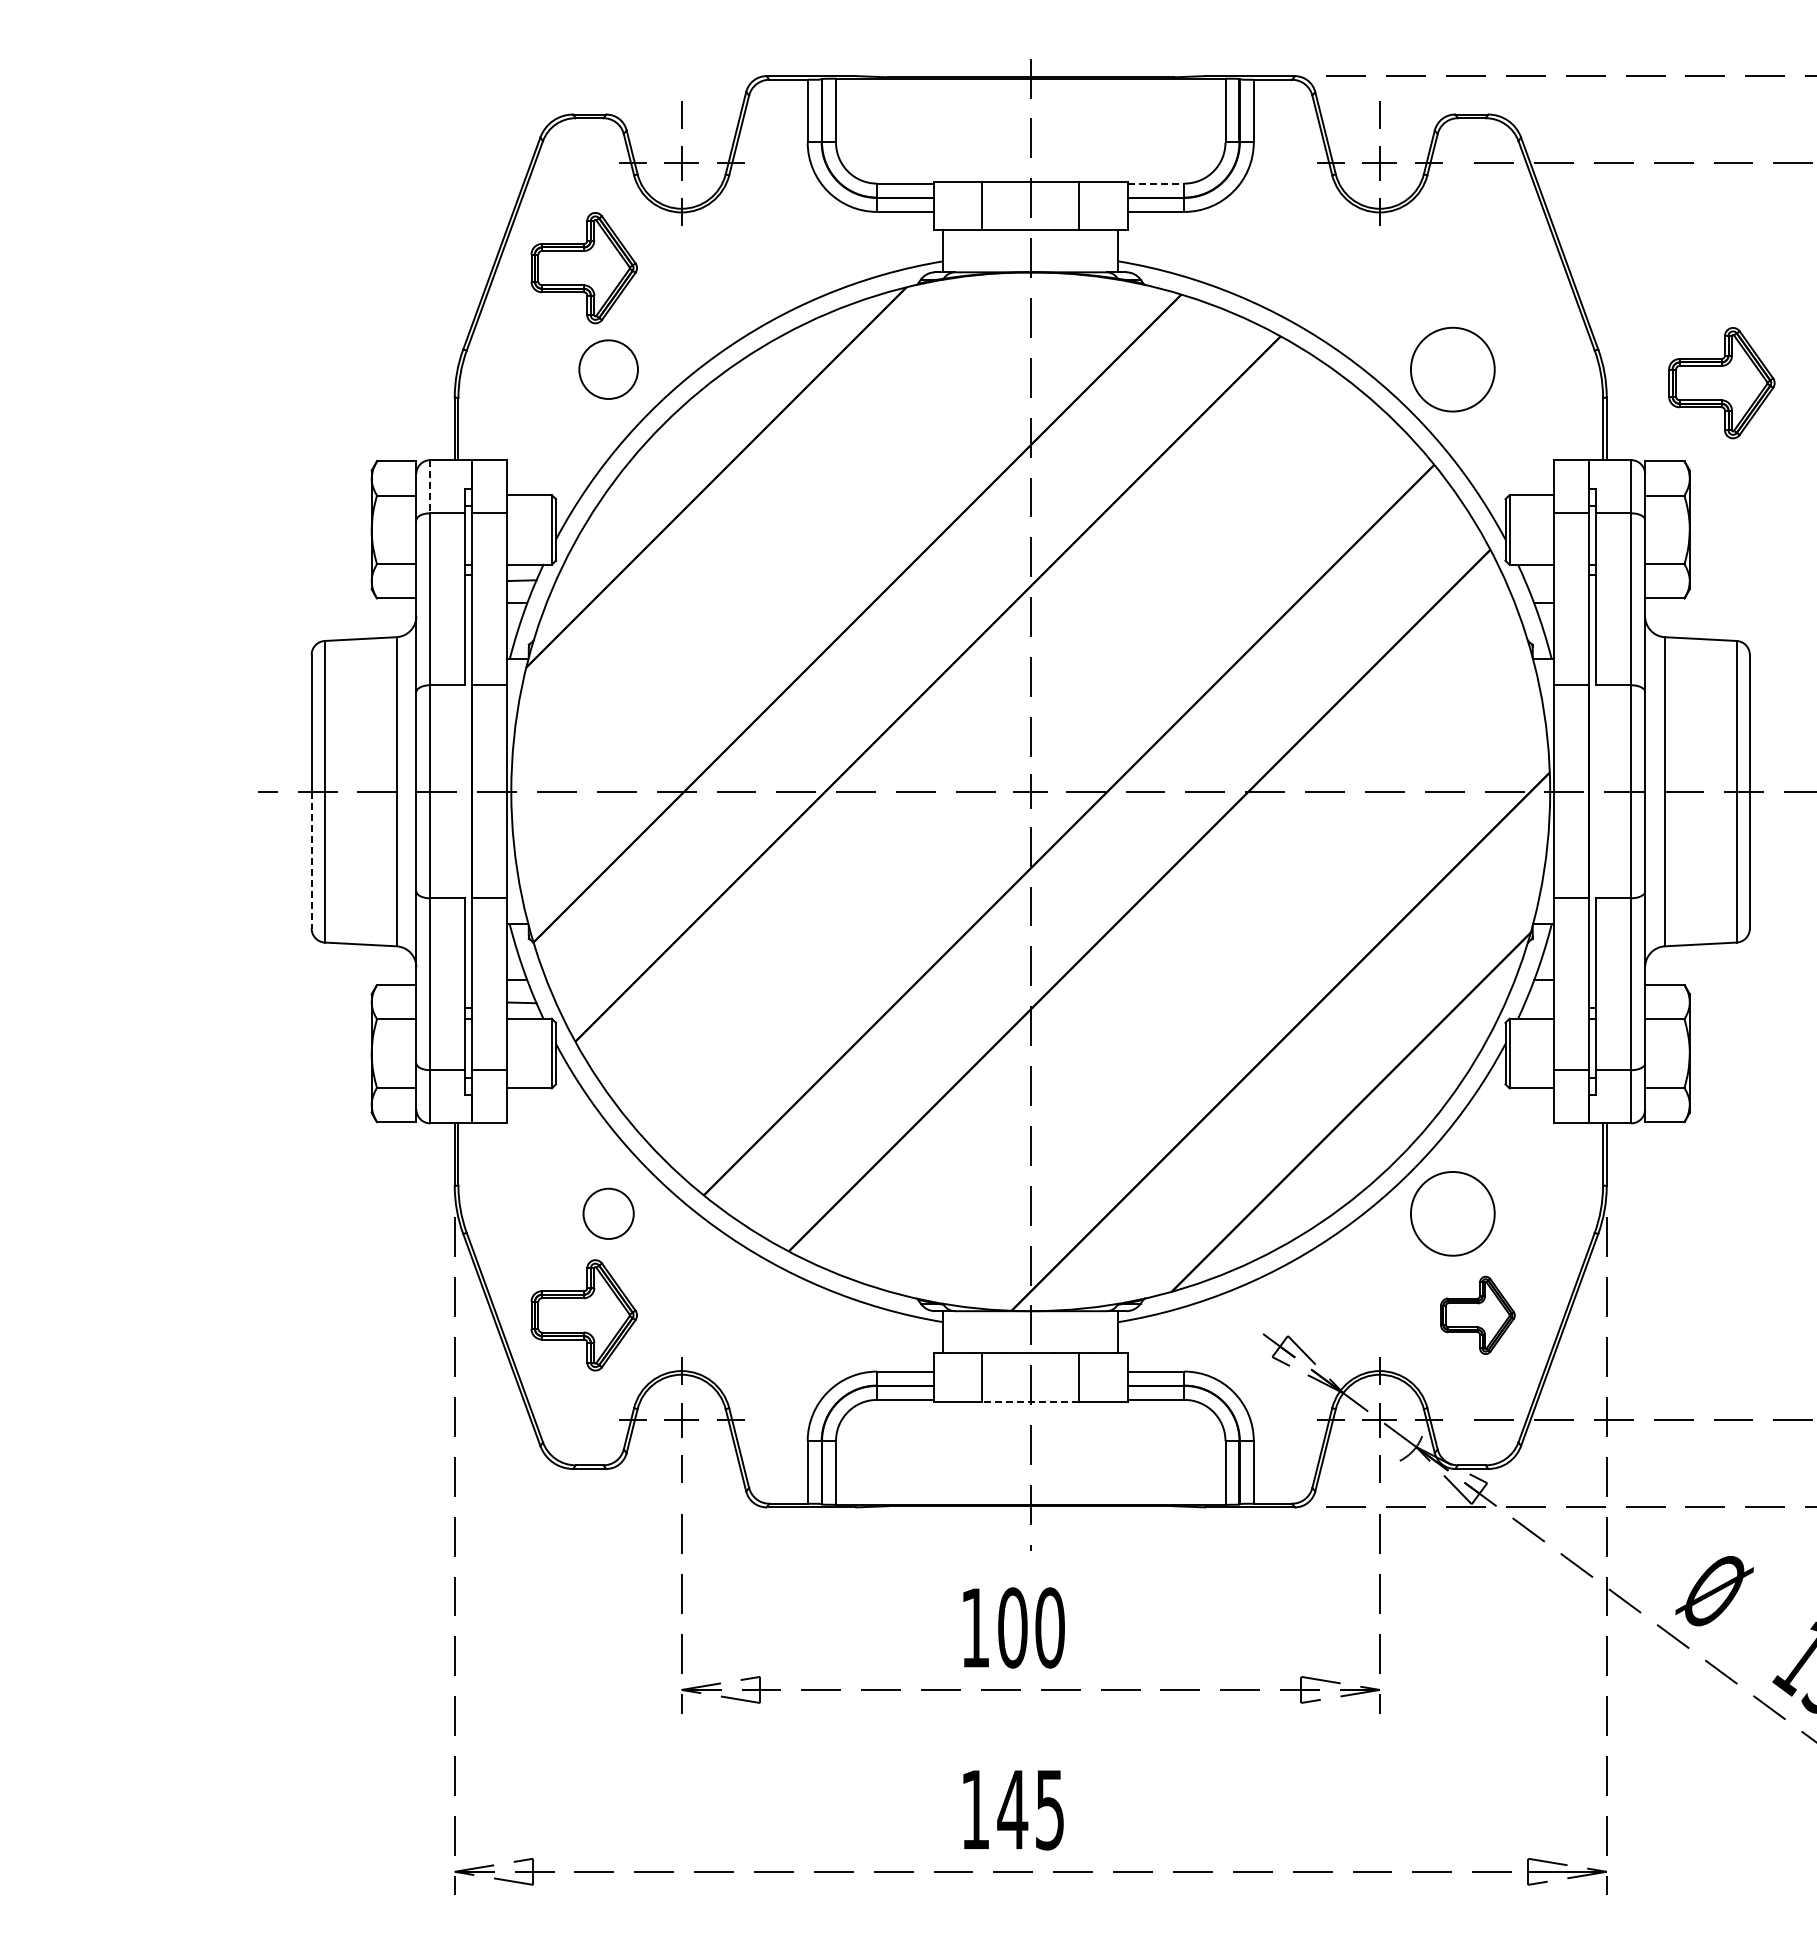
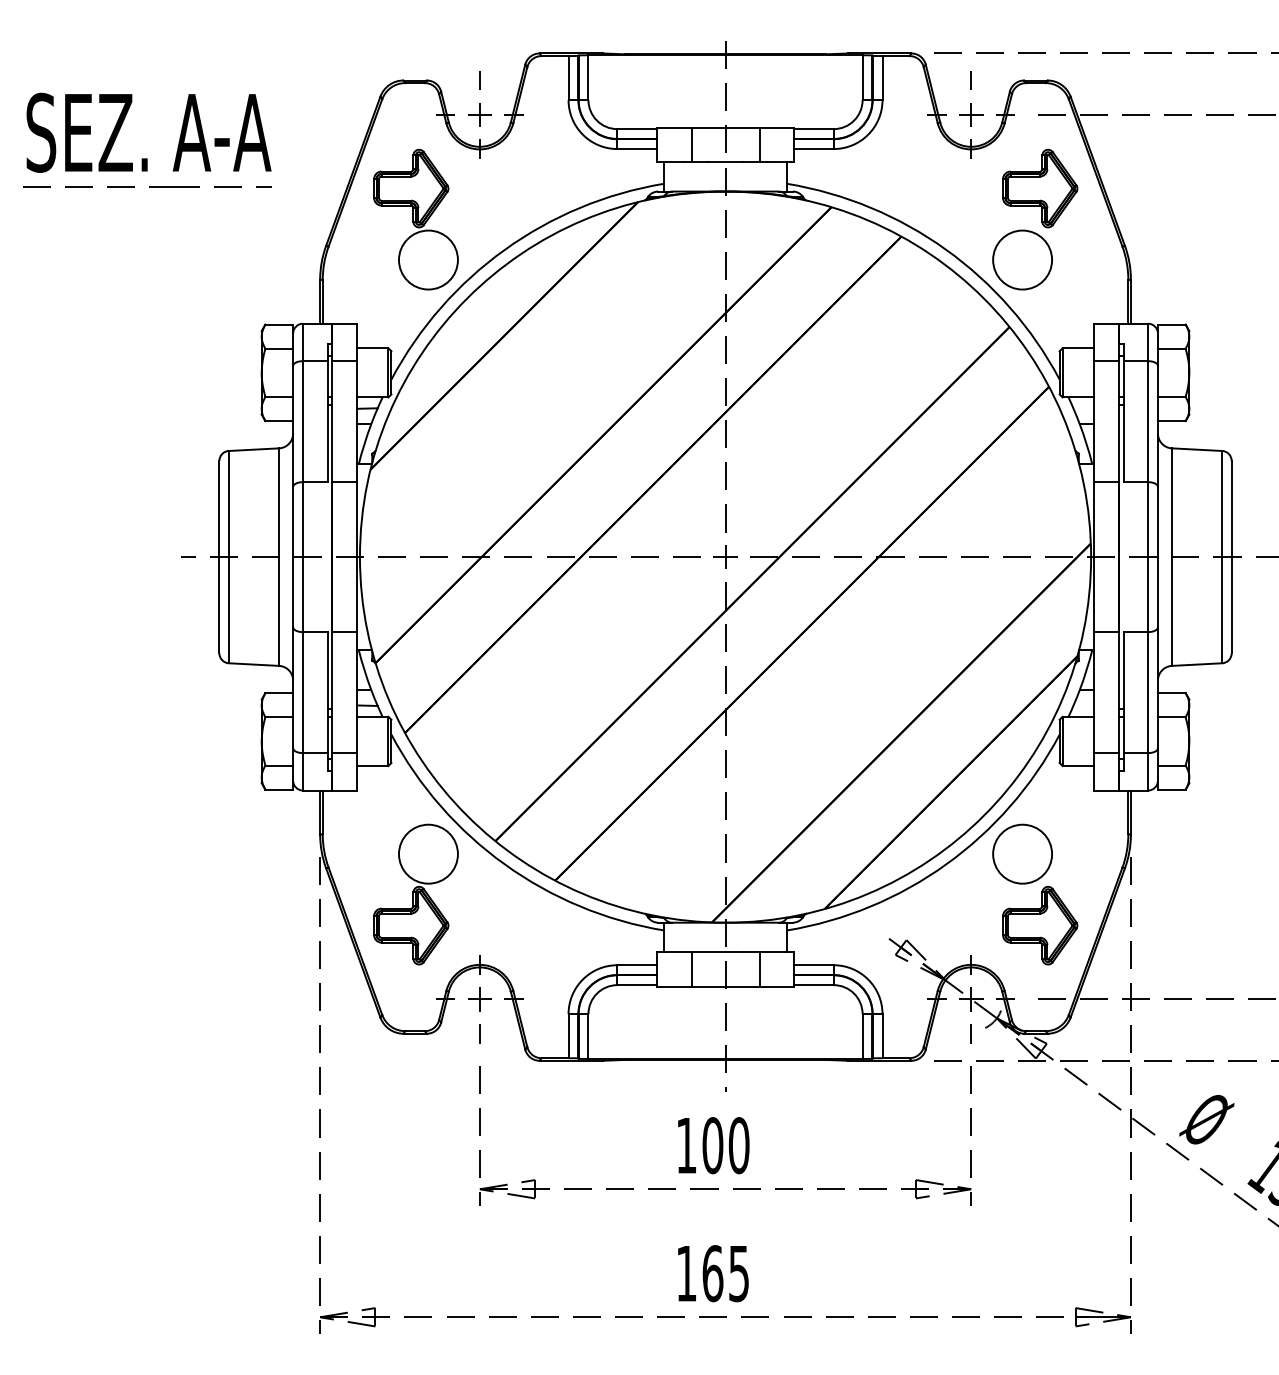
line: (1156, 183) -> (814, 129), dashed -> solid
part: (209, 225) -> (147, 158), added
circle: (608, 369) -> (428, 259), size x1.43
part: (1721, 383) -> (1039, 188), moved
line: (430, 486) -> (303, 342), dashed -> solid
line: (311, 860) -> (219, 605), dashed -> solid
circle: (608, 1213) -> (428, 853), size x1.67
part: (1477, 1315) -> (1039, 925), size x1.43
line: (1030, 1401) -> (725, 986), dashed -> solid
text: (1012, 1809) -> (712, 1273), 145 -> 165

